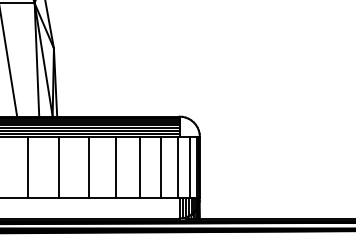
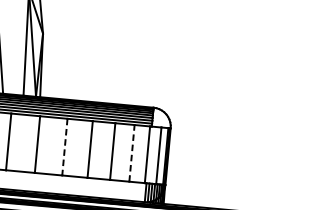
line: (88, 167) -> (64, 147), solid -> dashed
line: (160, 167) -> (131, 153), solid -> dashed

